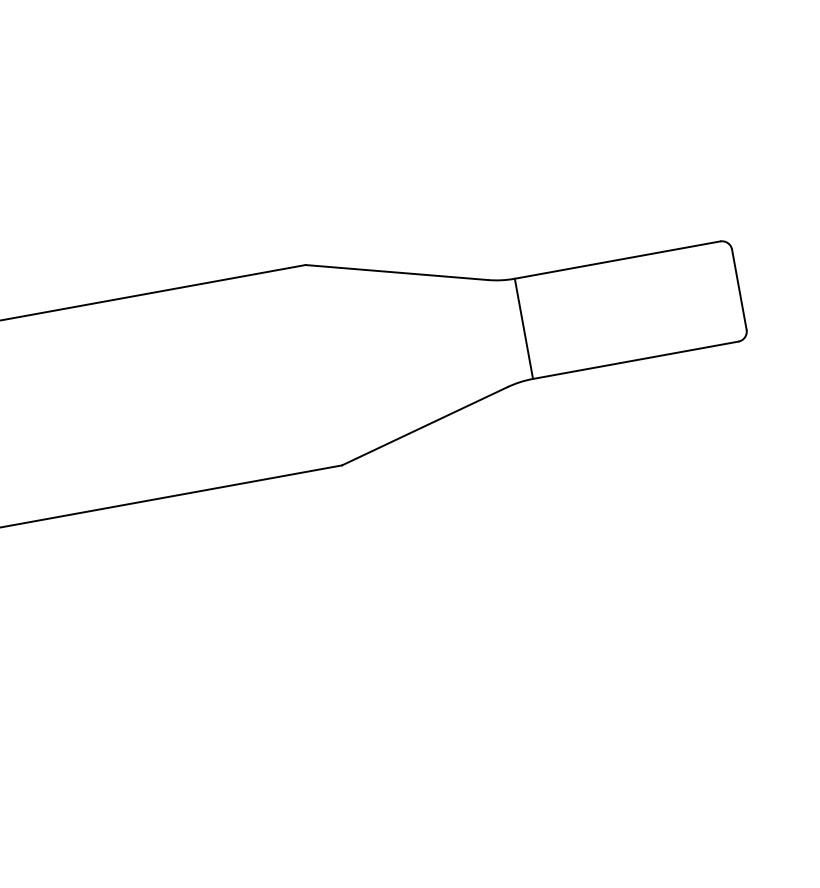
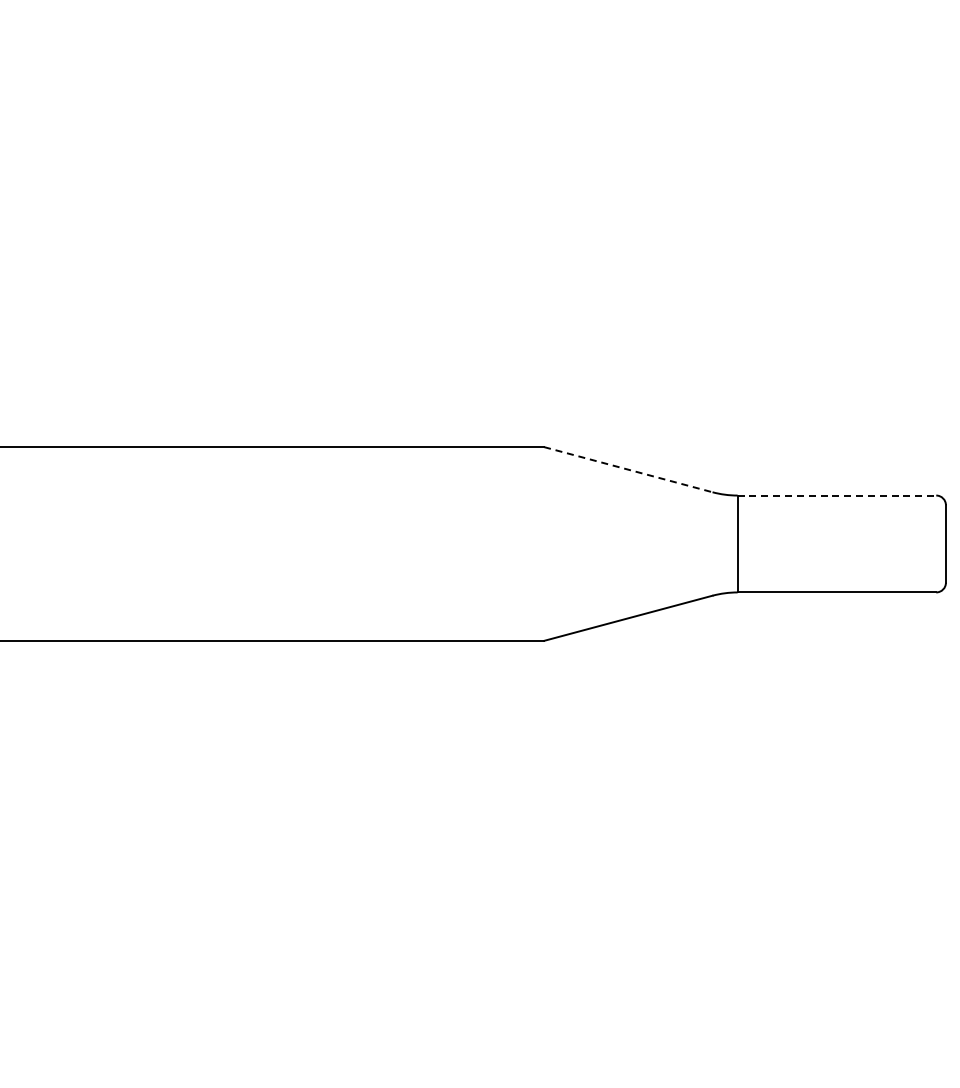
line: (618, 259) -> (837, 495), solid -> dashed
line: (397, 272) -> (628, 469), solid -> dashed

